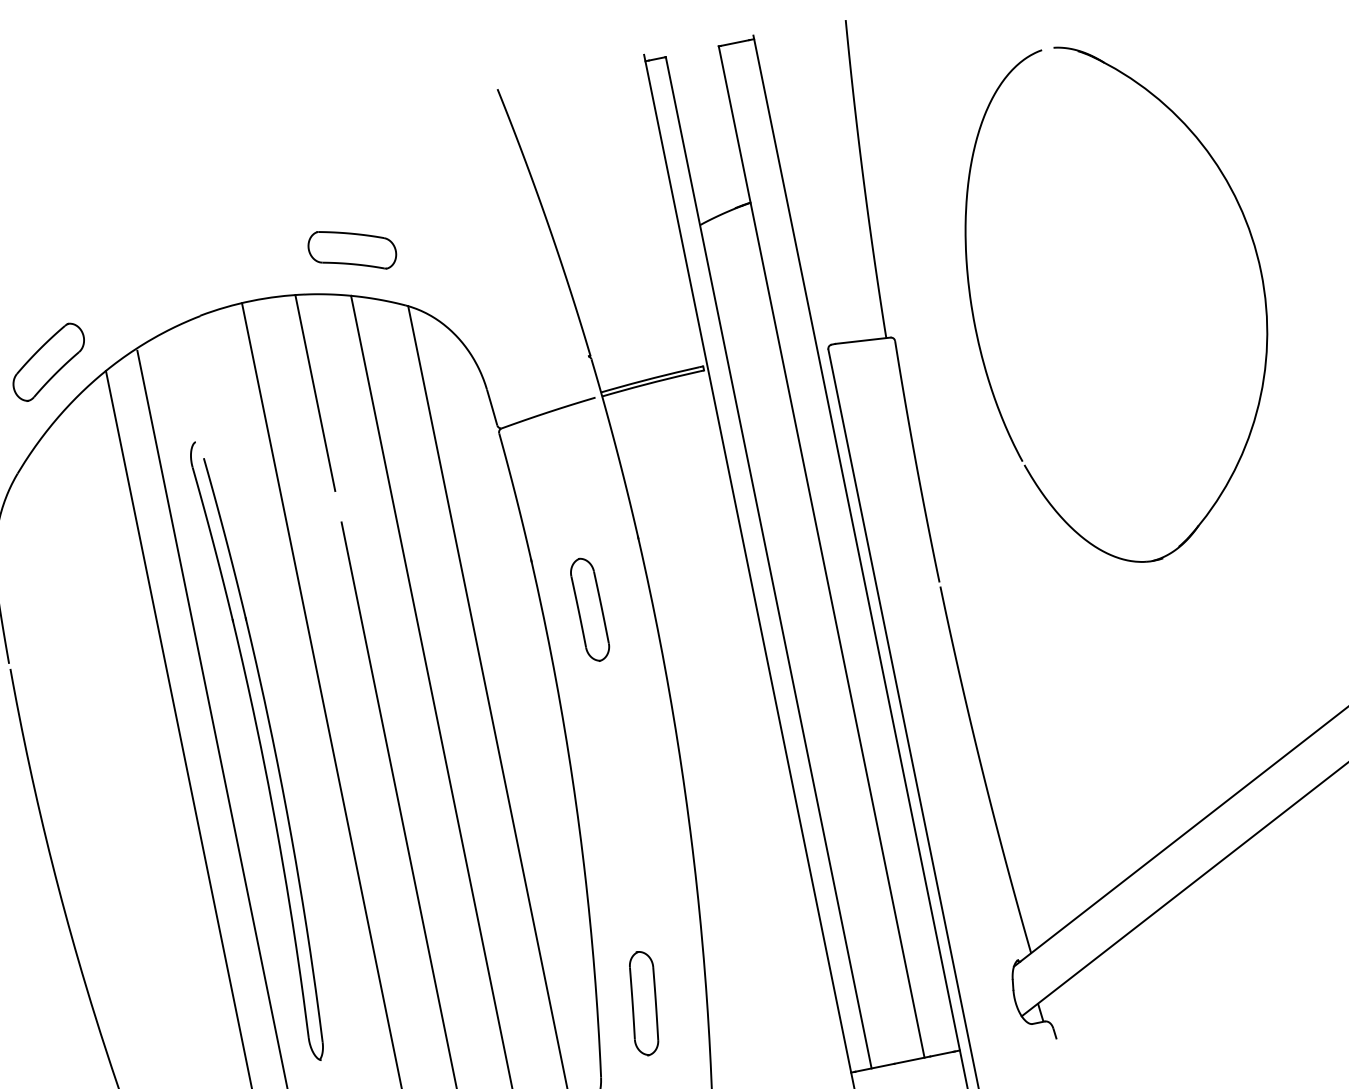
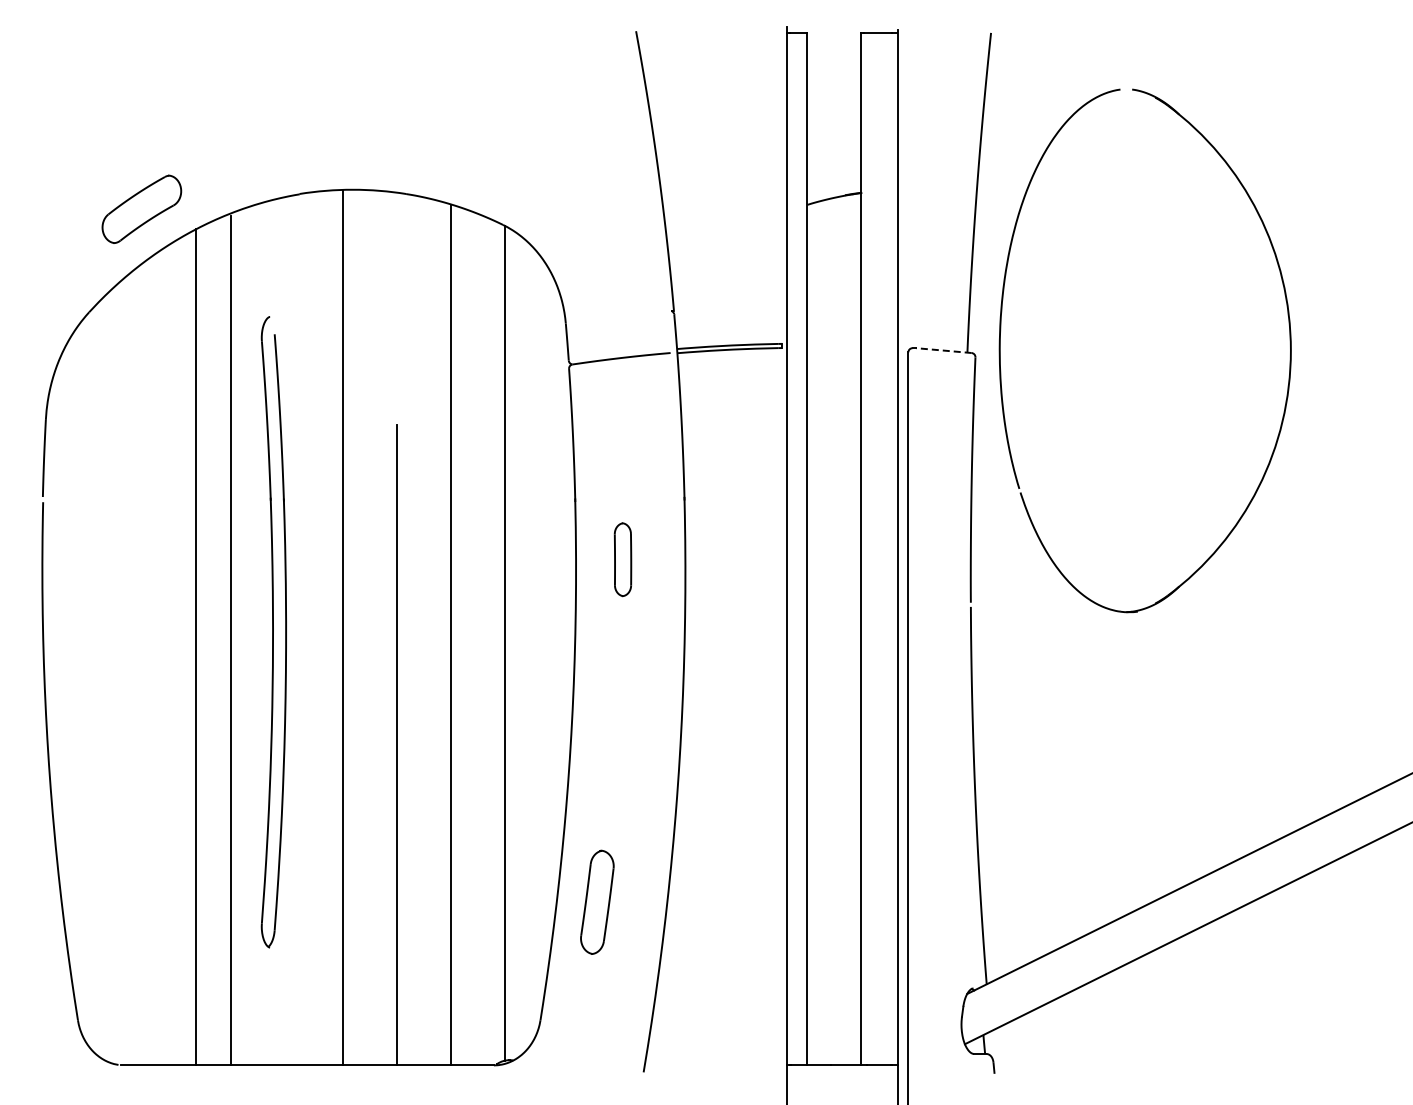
part: (352, 249) -> (461, 159), removed
part: (976, 329) -> (1000, 350), moved
line: (863, 340) -> (944, 350), solid -> dashed
line: (314, 392) -> (396, 292), removed
part: (589, 609) -> (622, 559), size x0.7
part: (644, 1002) -> (597, 901), moved

